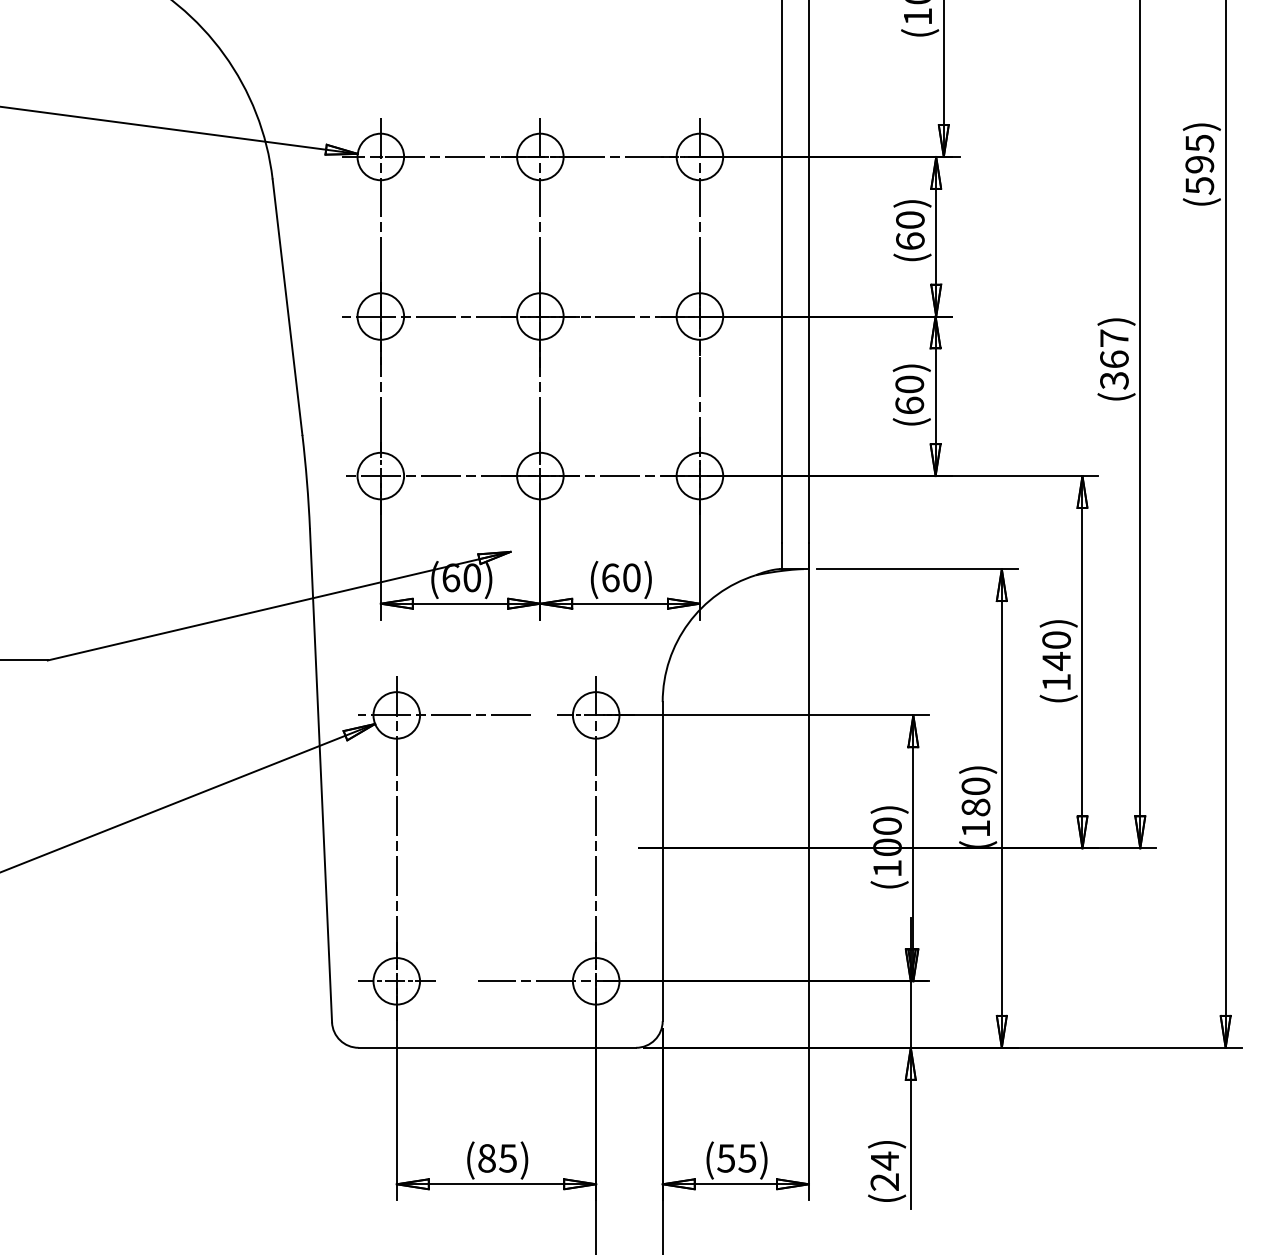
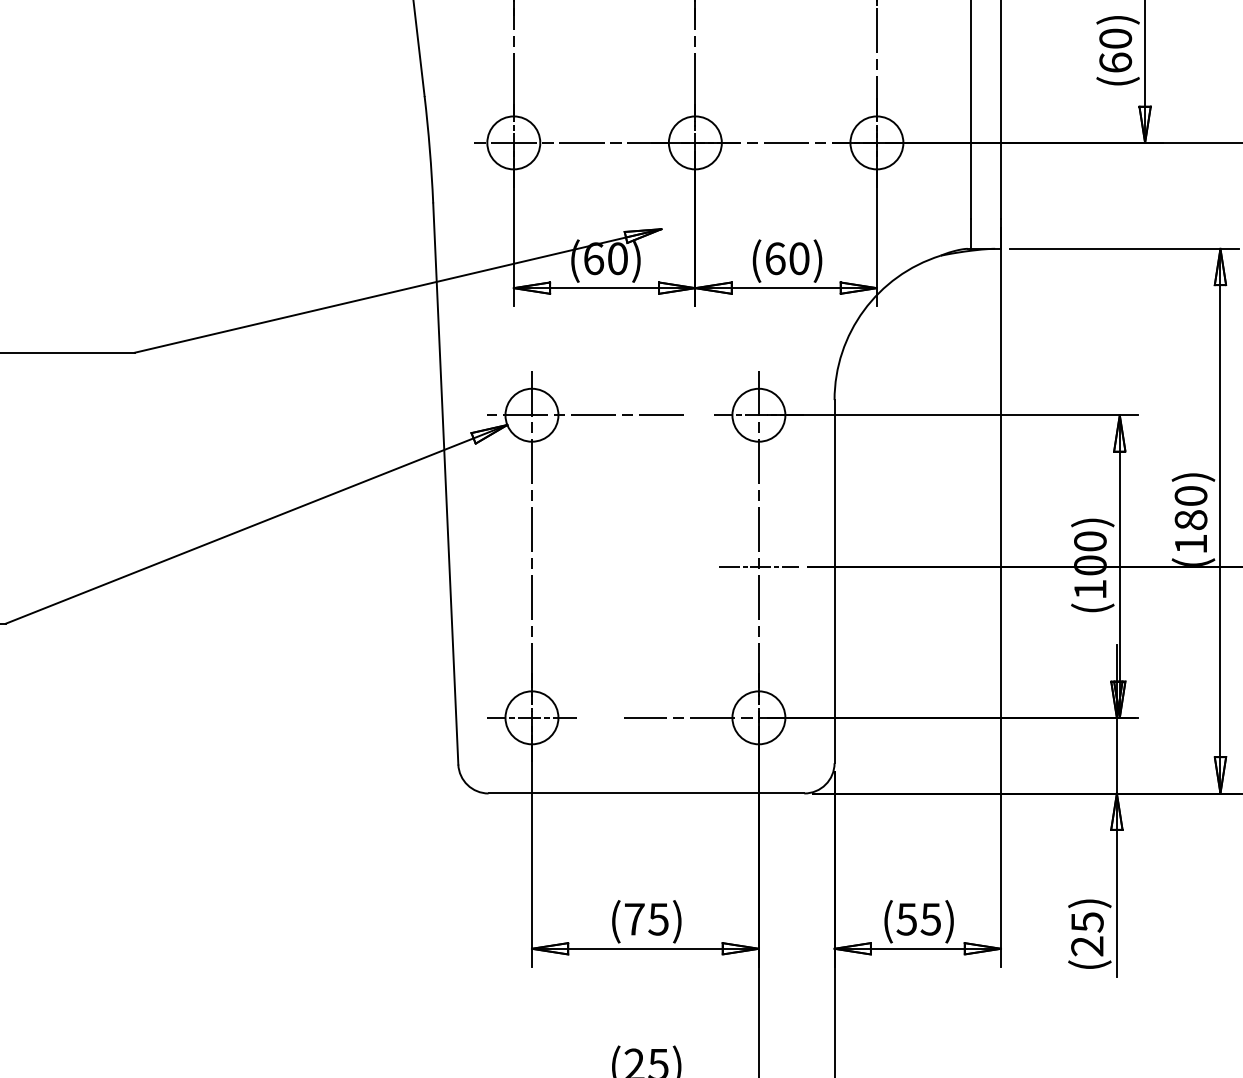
line: (595, 848) -> (758, 566), added
text: (486, 1158) -> (634, 919), (85) -> (75)
text: (885, 1160) -> (1088, 921), (24) -> (25)

